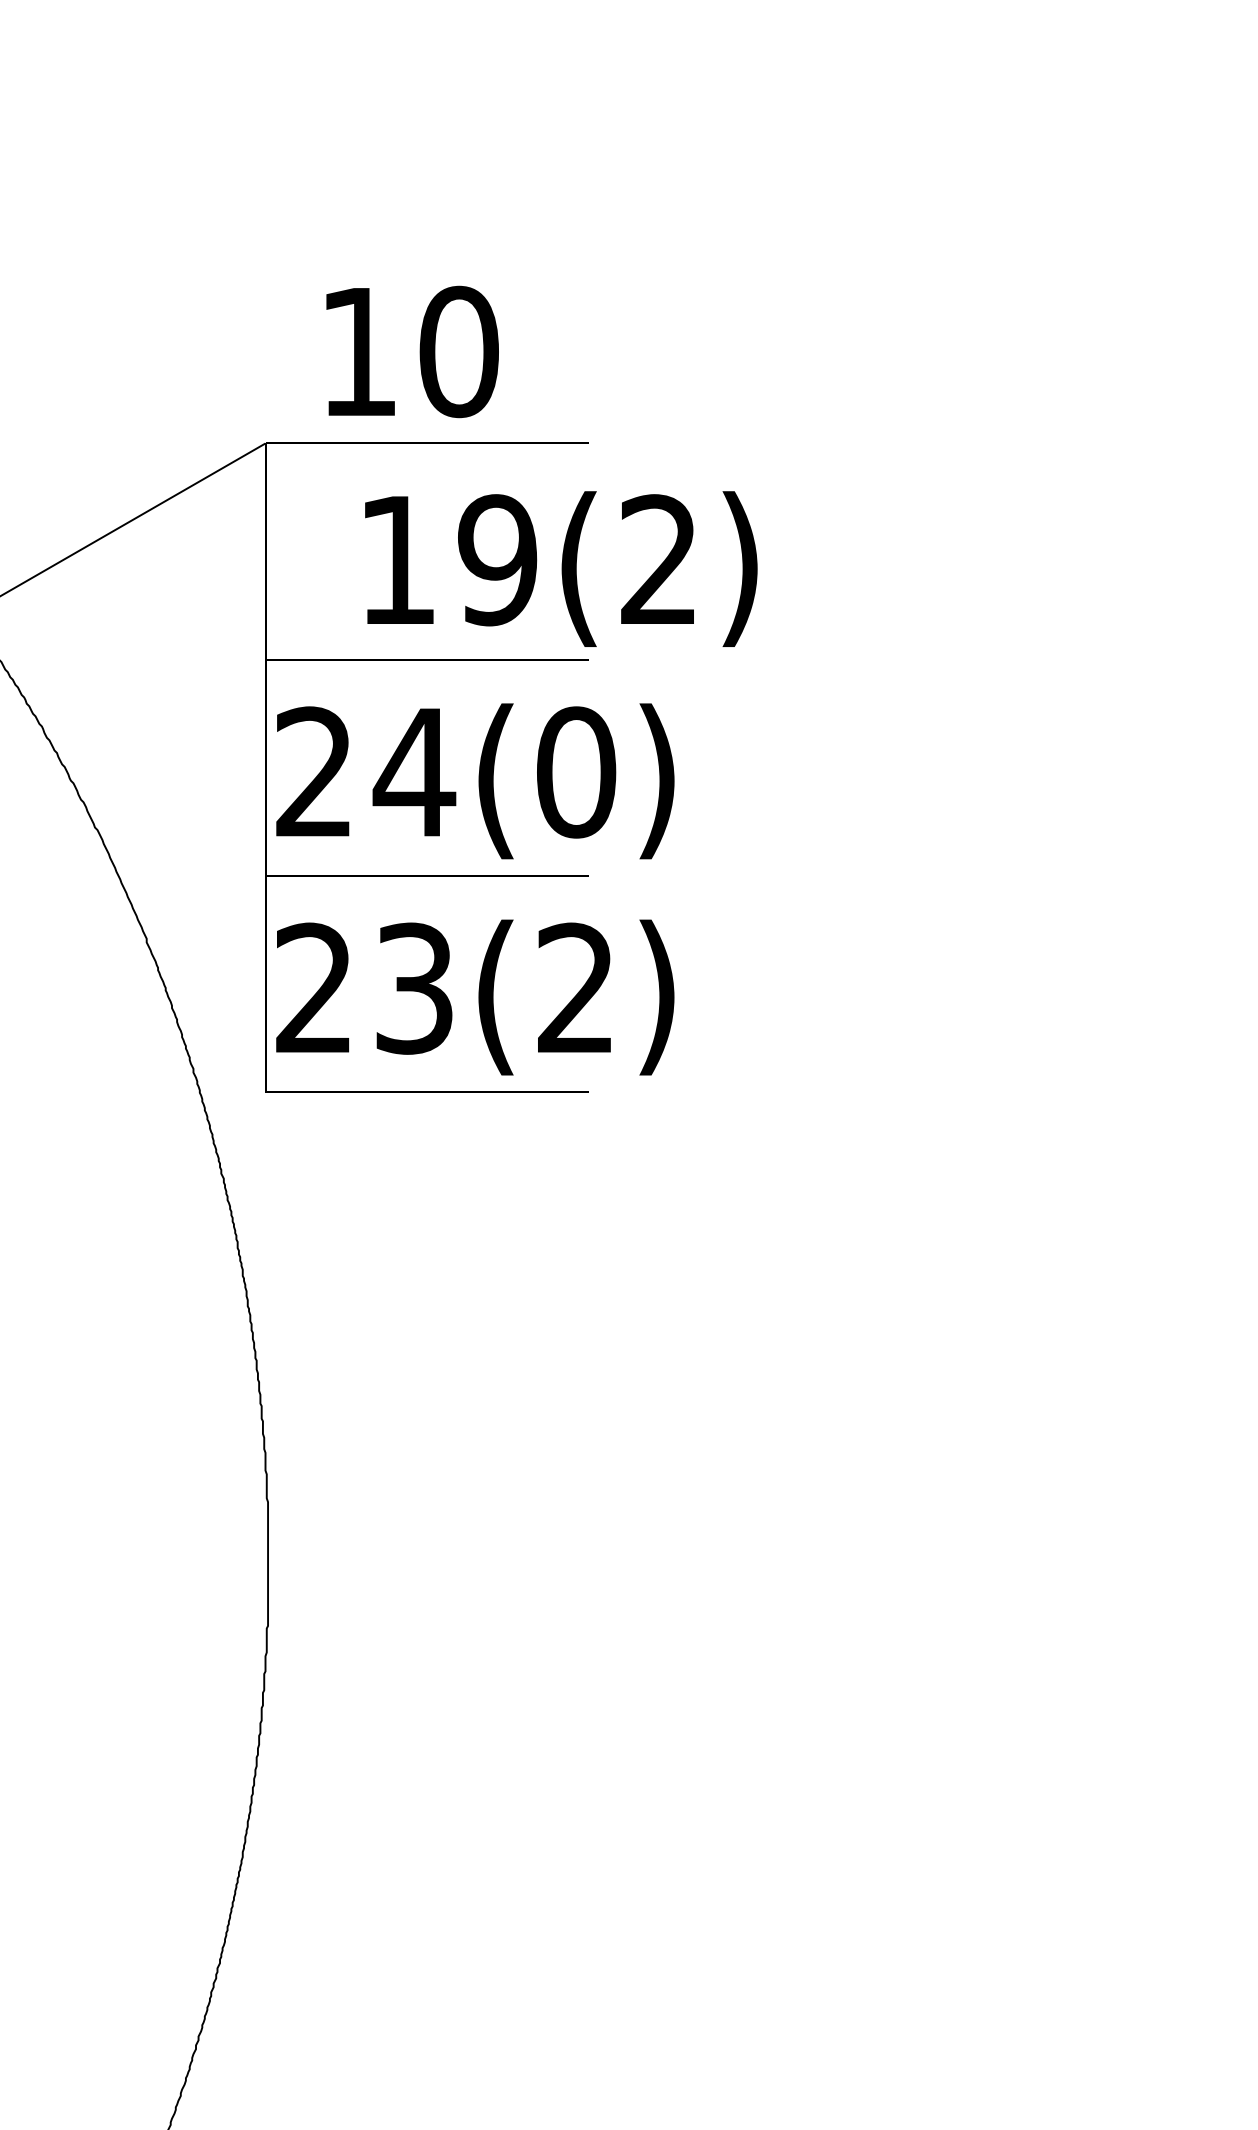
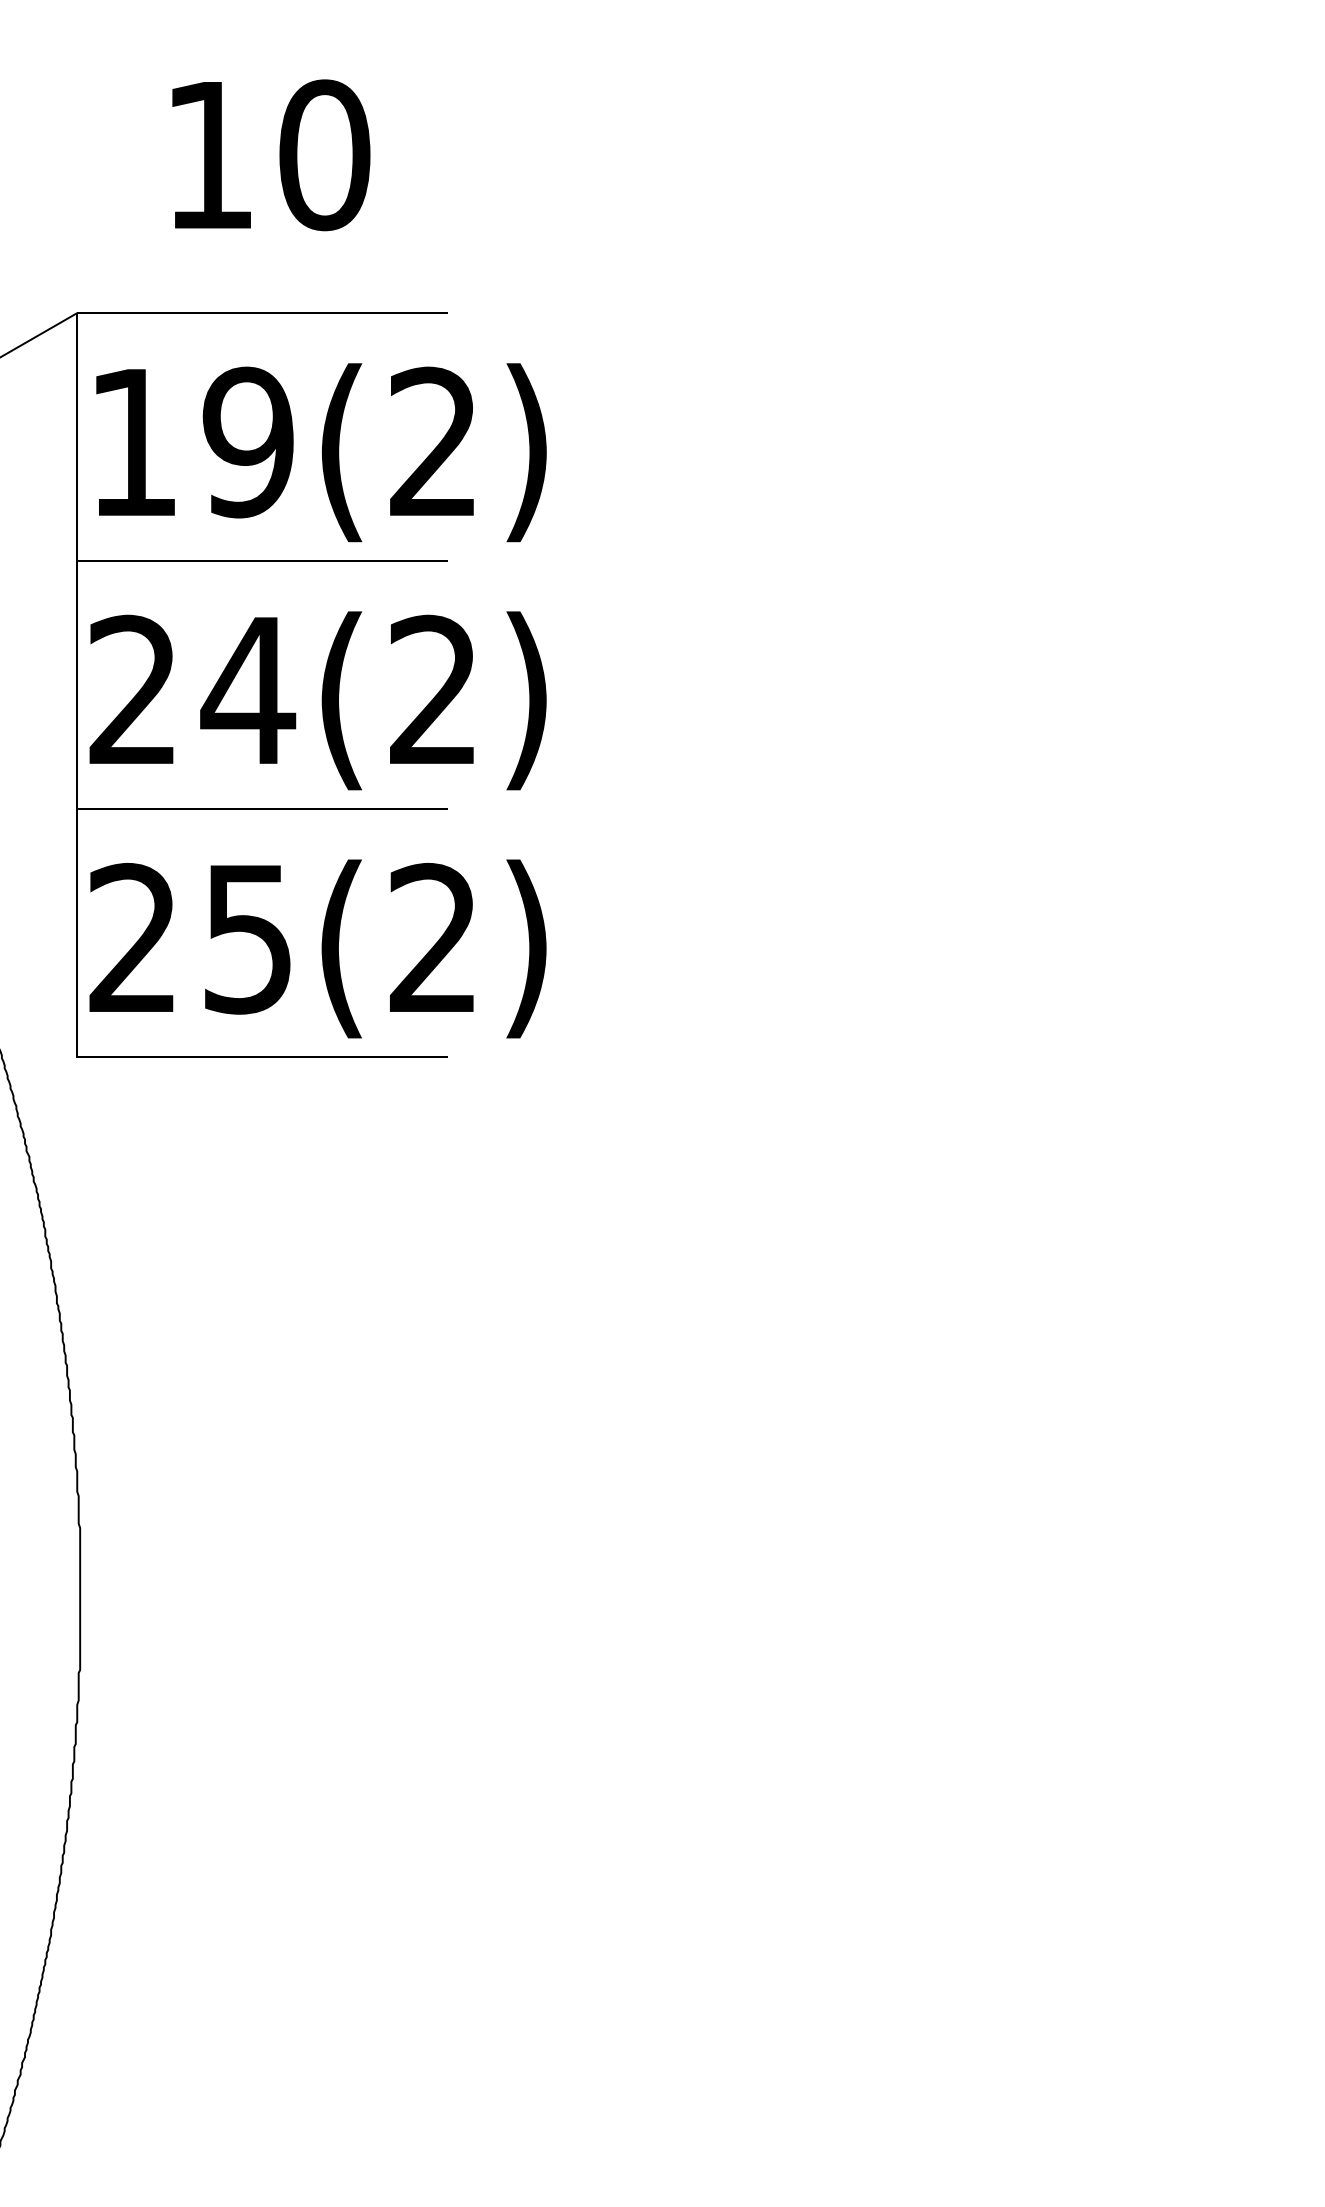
text: (412, 351) -> (271, 154), moved
text: (561, 568) -> (321, 451), moved
text: (576, 772) -> (434, 690), 24(0) -> 24(2)
text: (414, 988) -> (248, 938), 23(2) -> 25(2)

